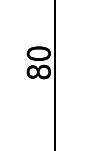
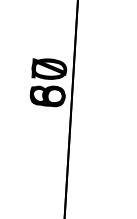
text: (38, 62) -> (47, 82), 80 -> 67

